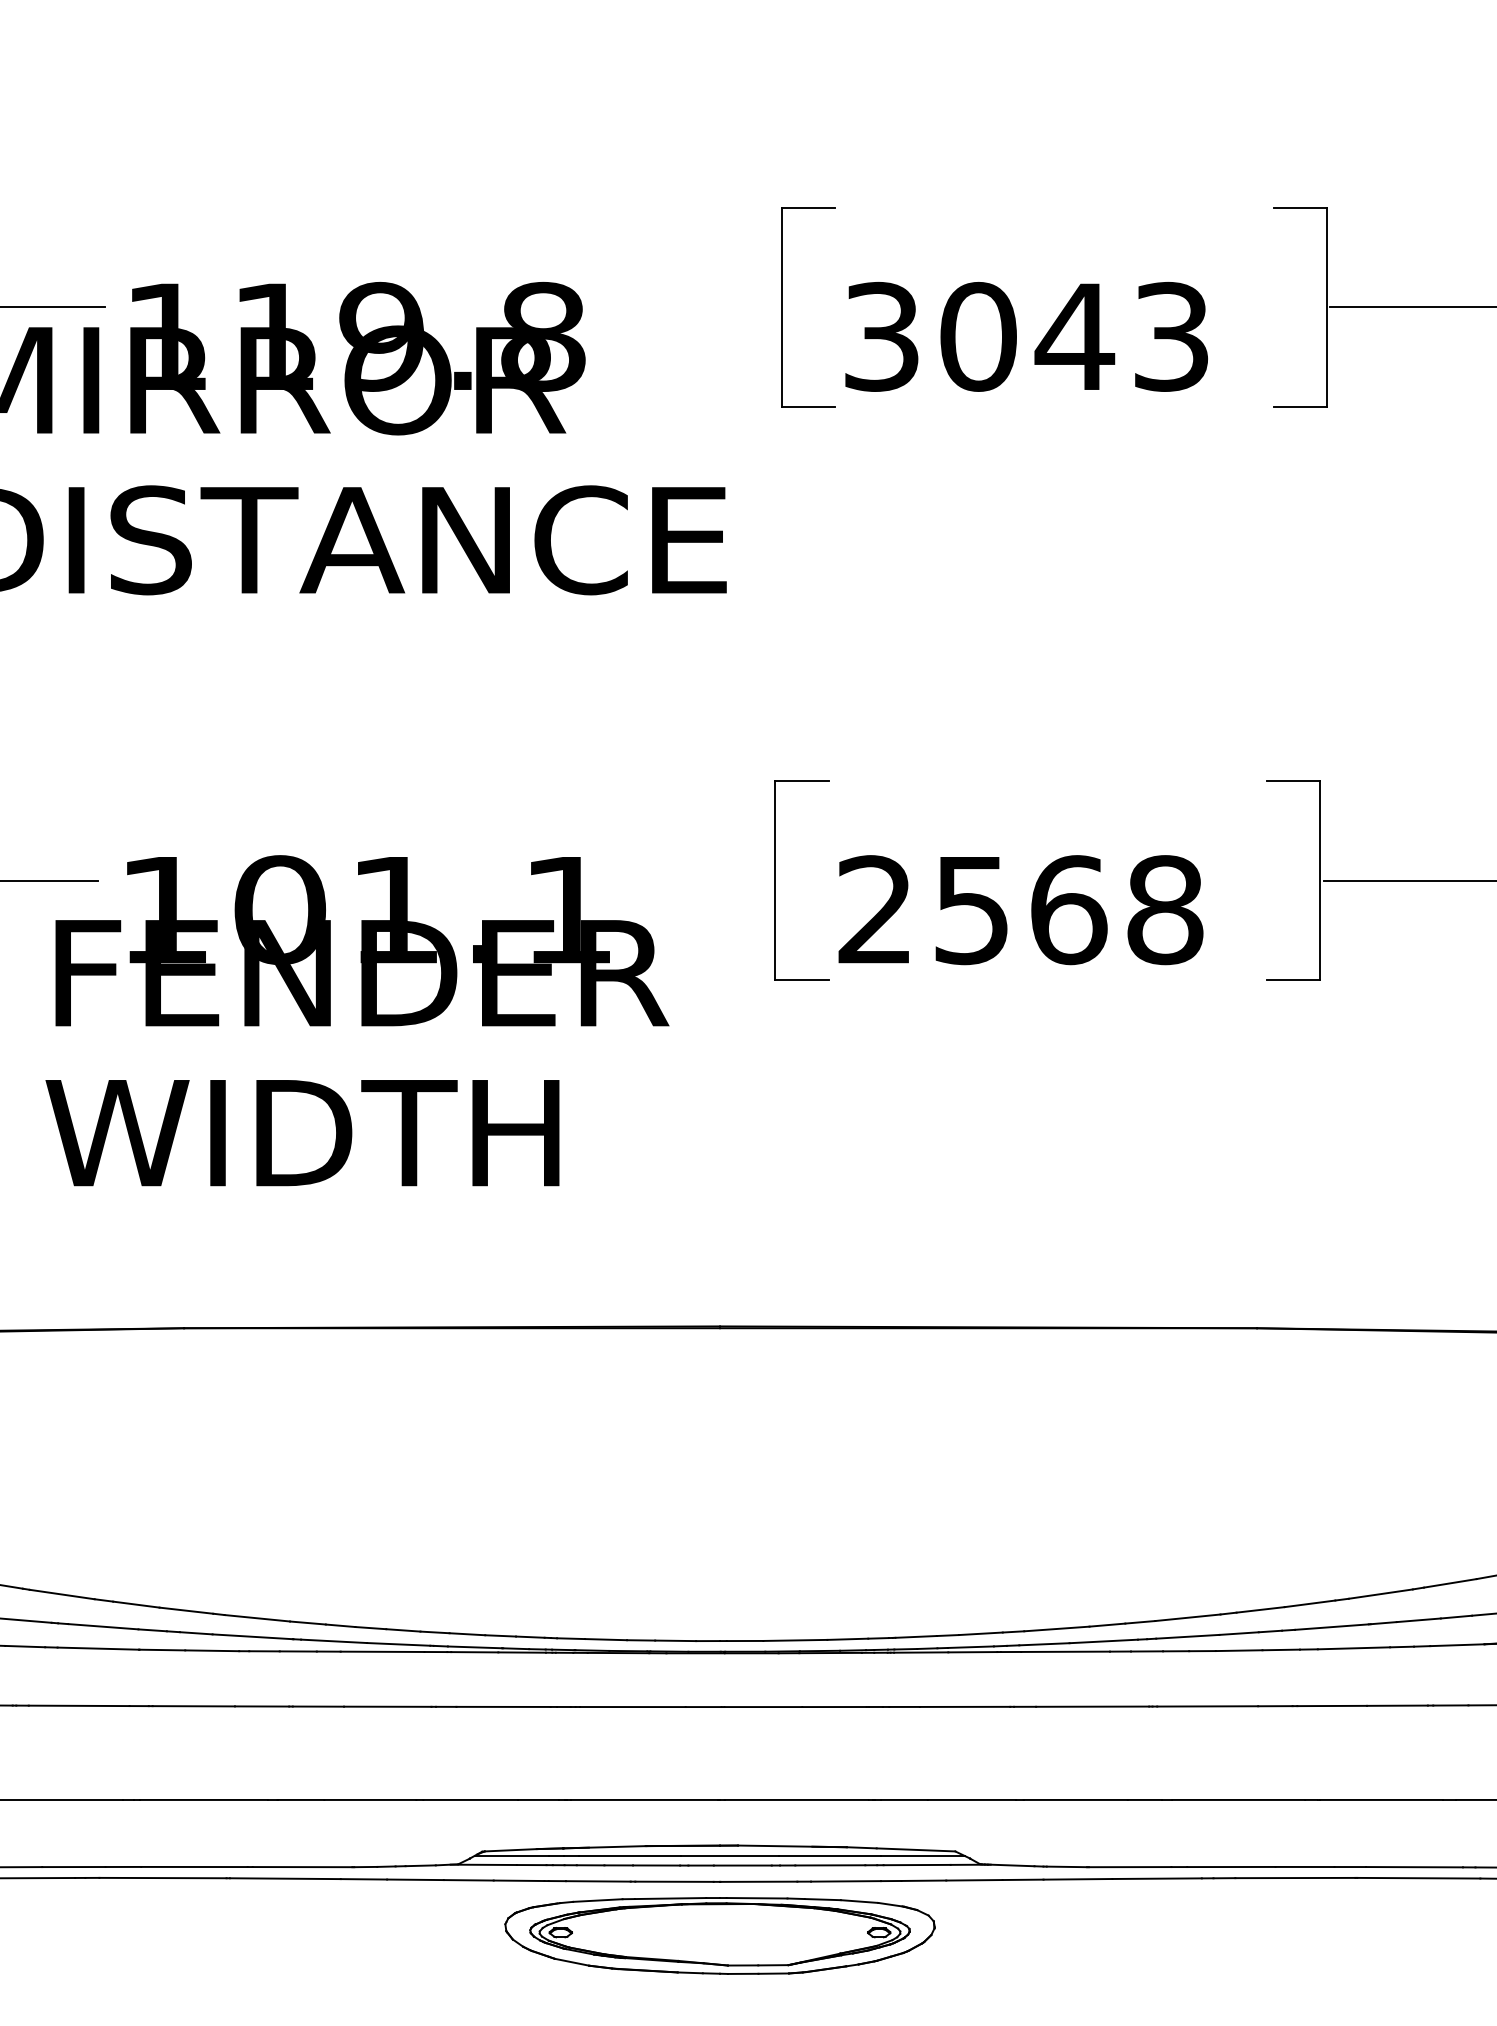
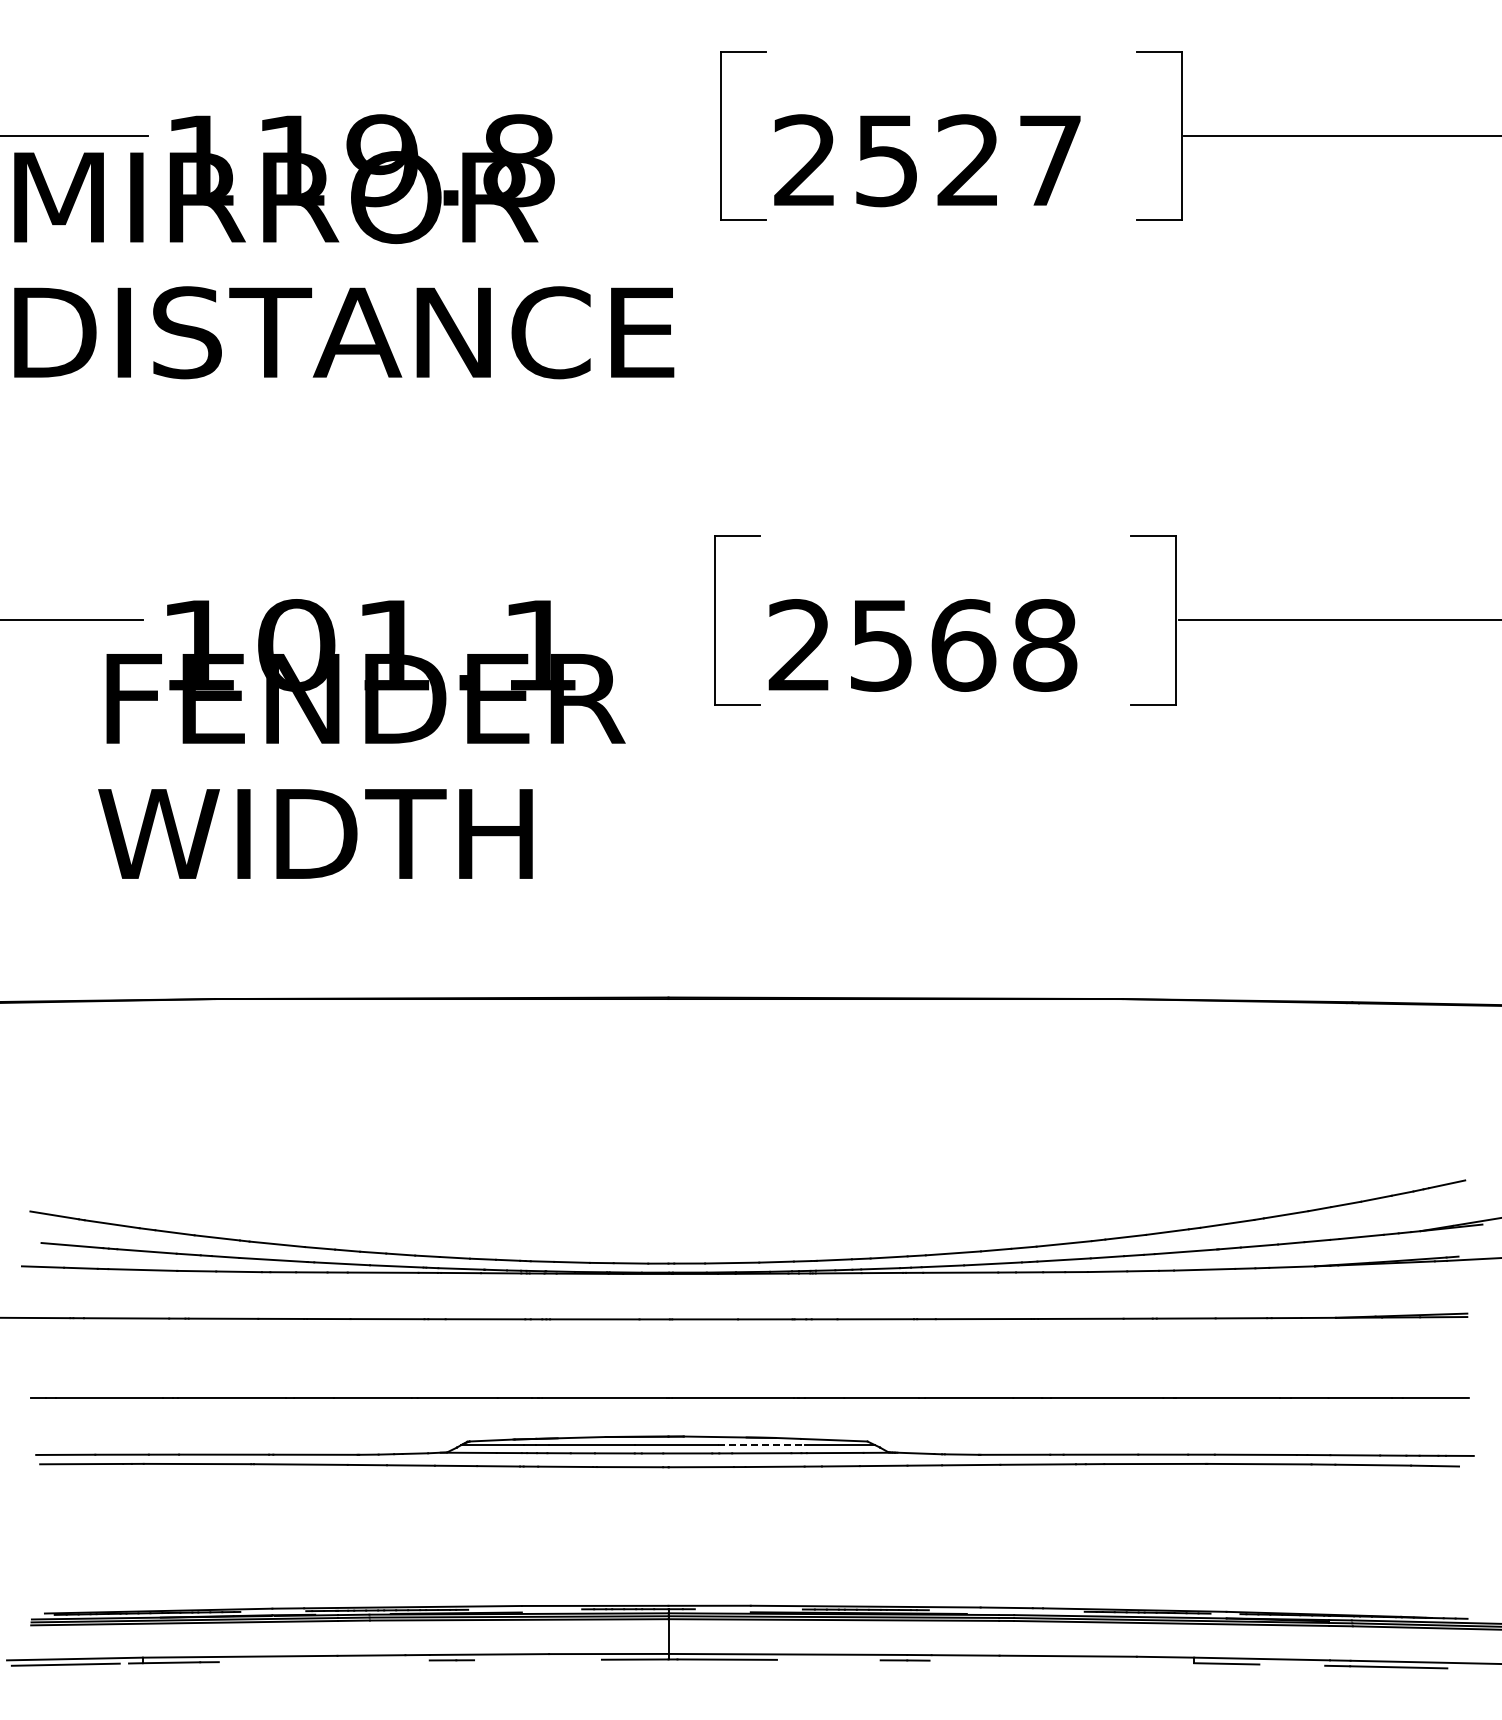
text: (1026, 336) -> (927, 160), 3043 -> 2527
line: (831, 1856) -> (762, 1445), solid -> dashed
part: (720, 1936) -> (668, 1513), removed

